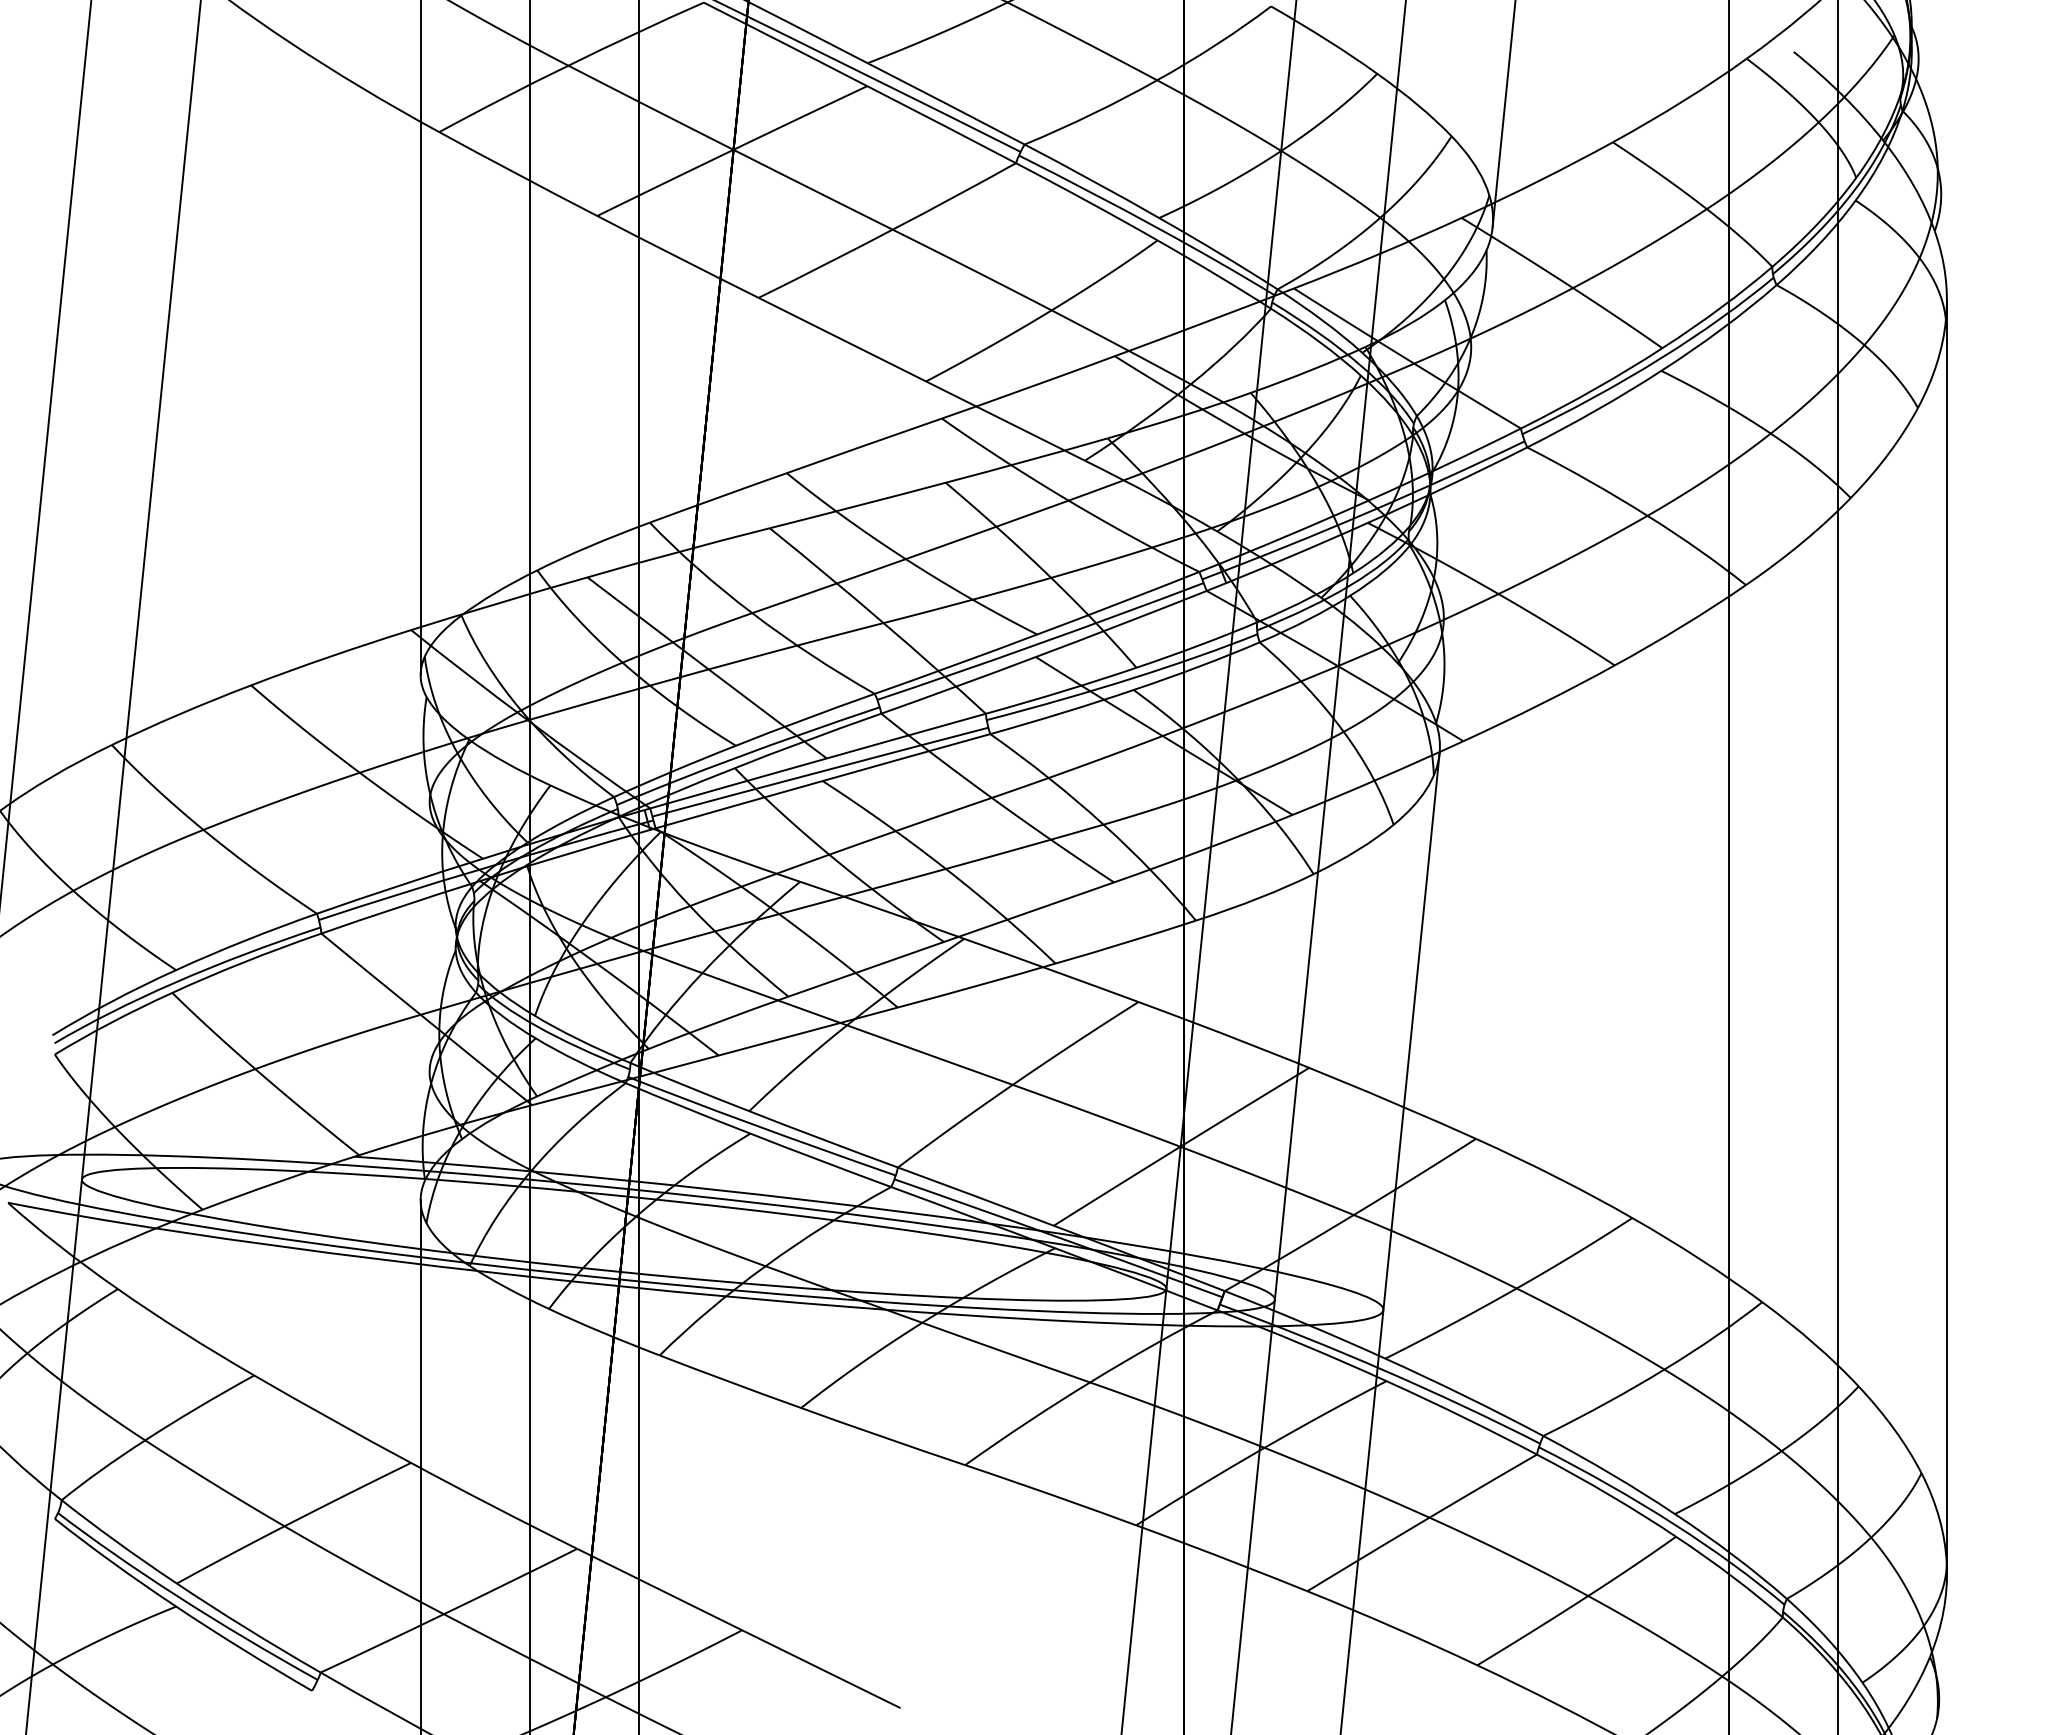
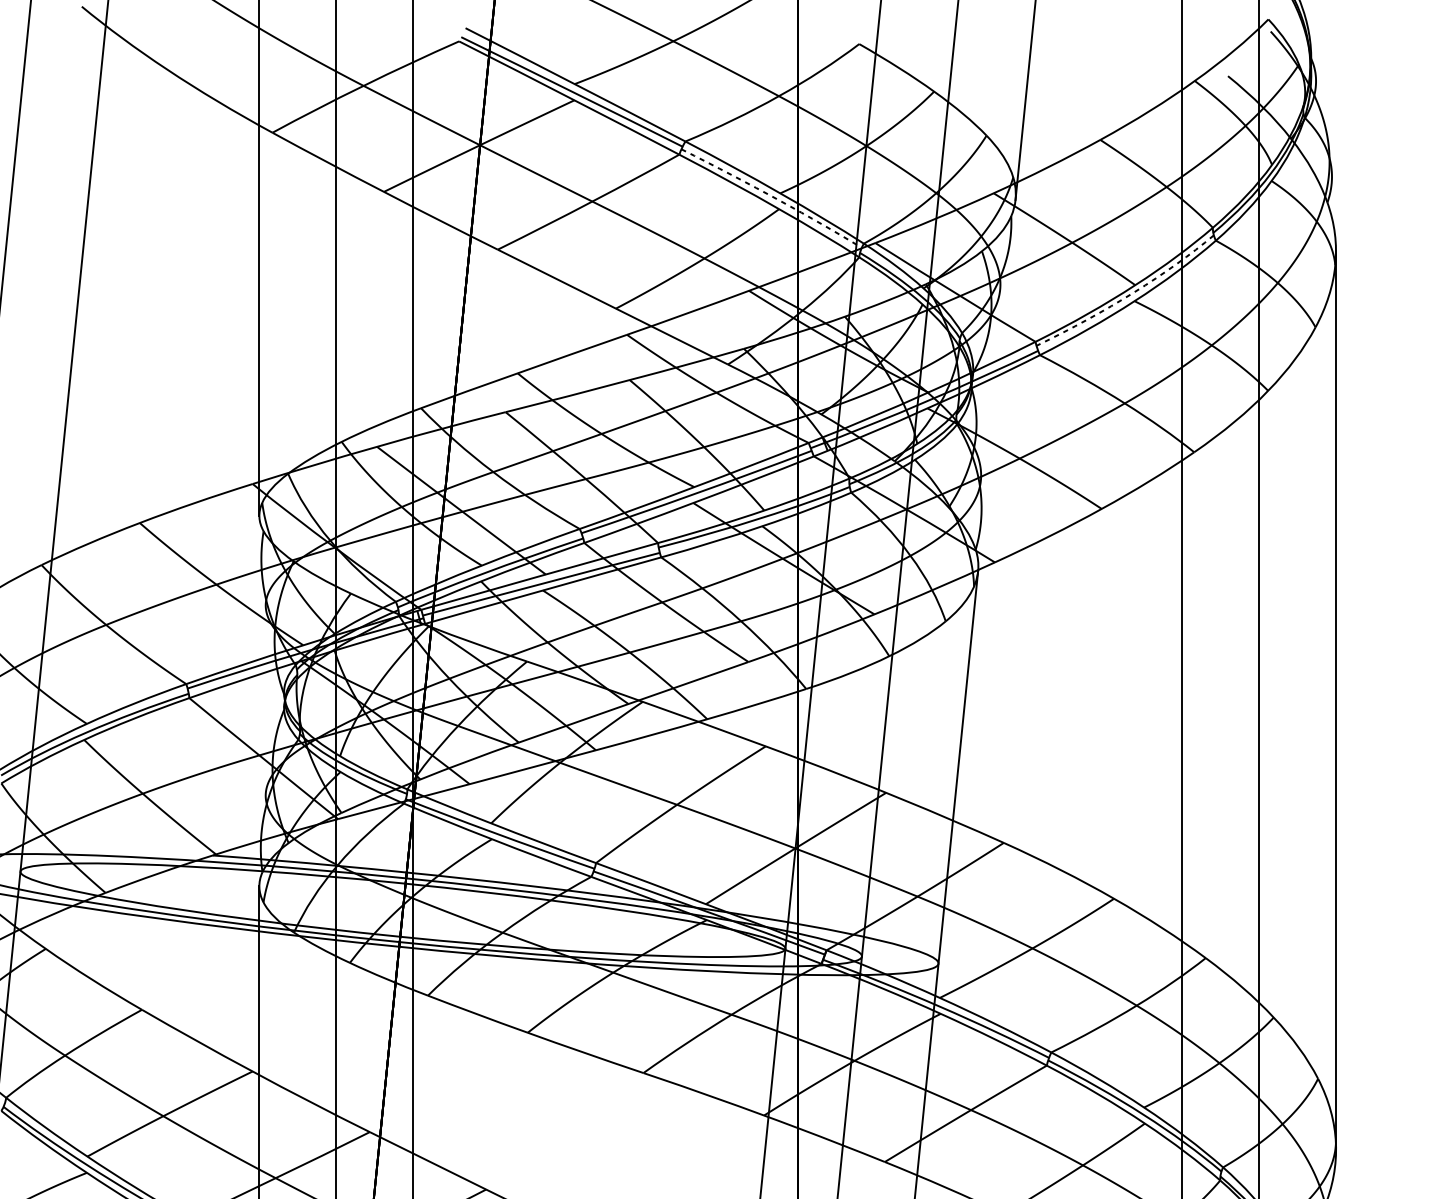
arc: (1149, 223) -> (773, 197), solid -> dashed
arc: (1653, 363) -> (1129, 295), solid -> dashed

